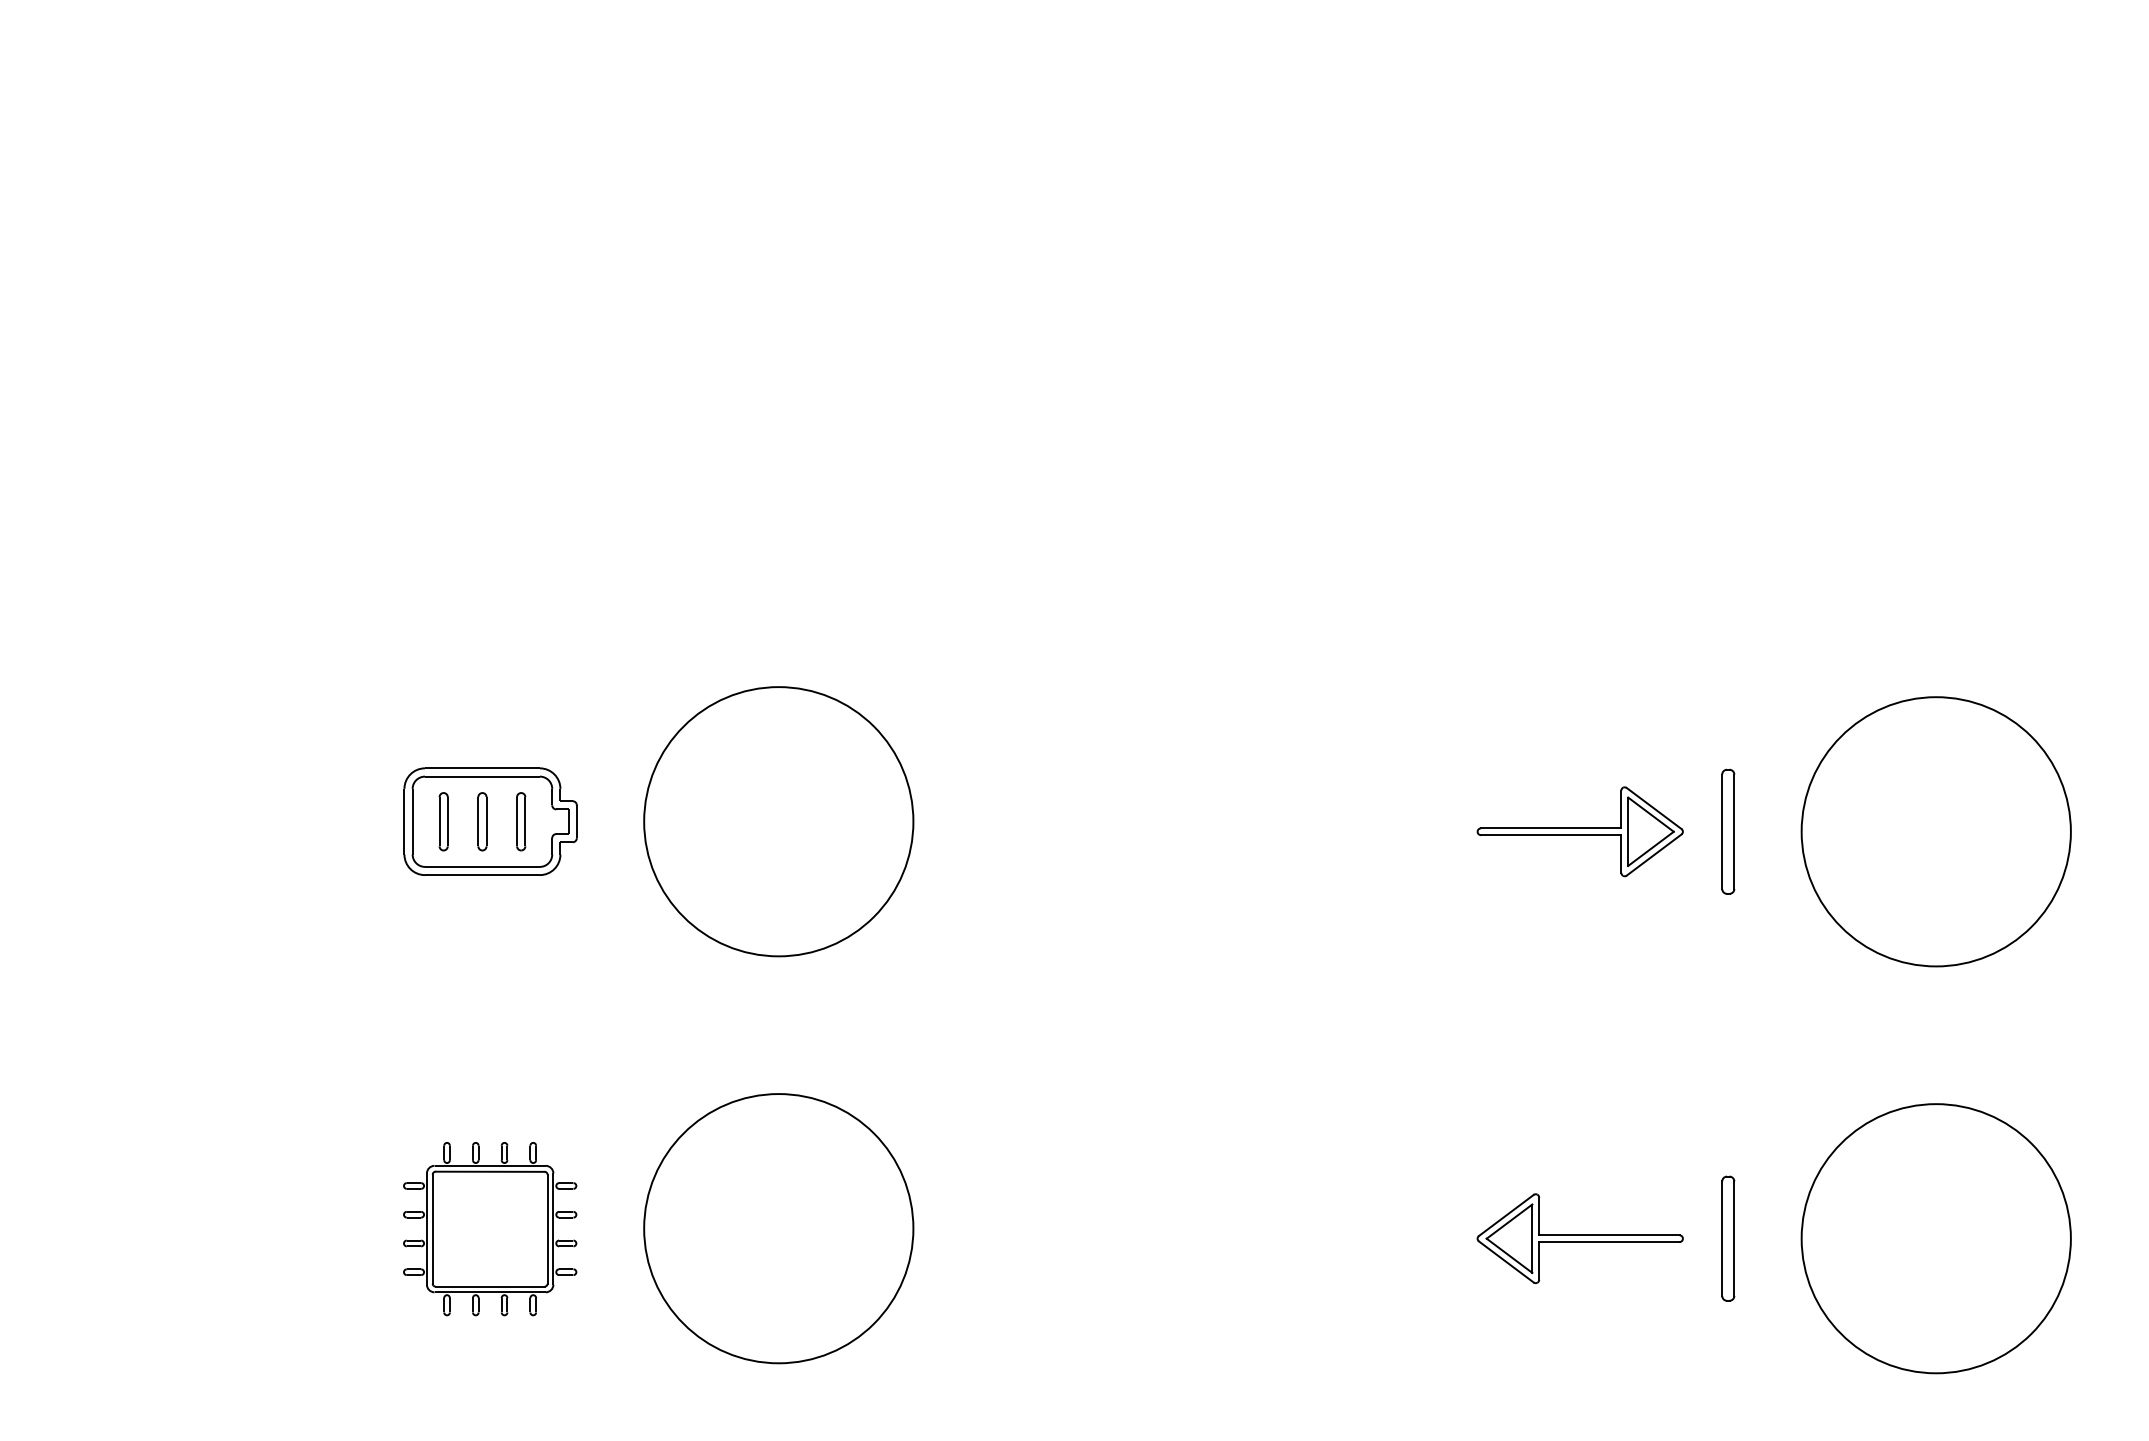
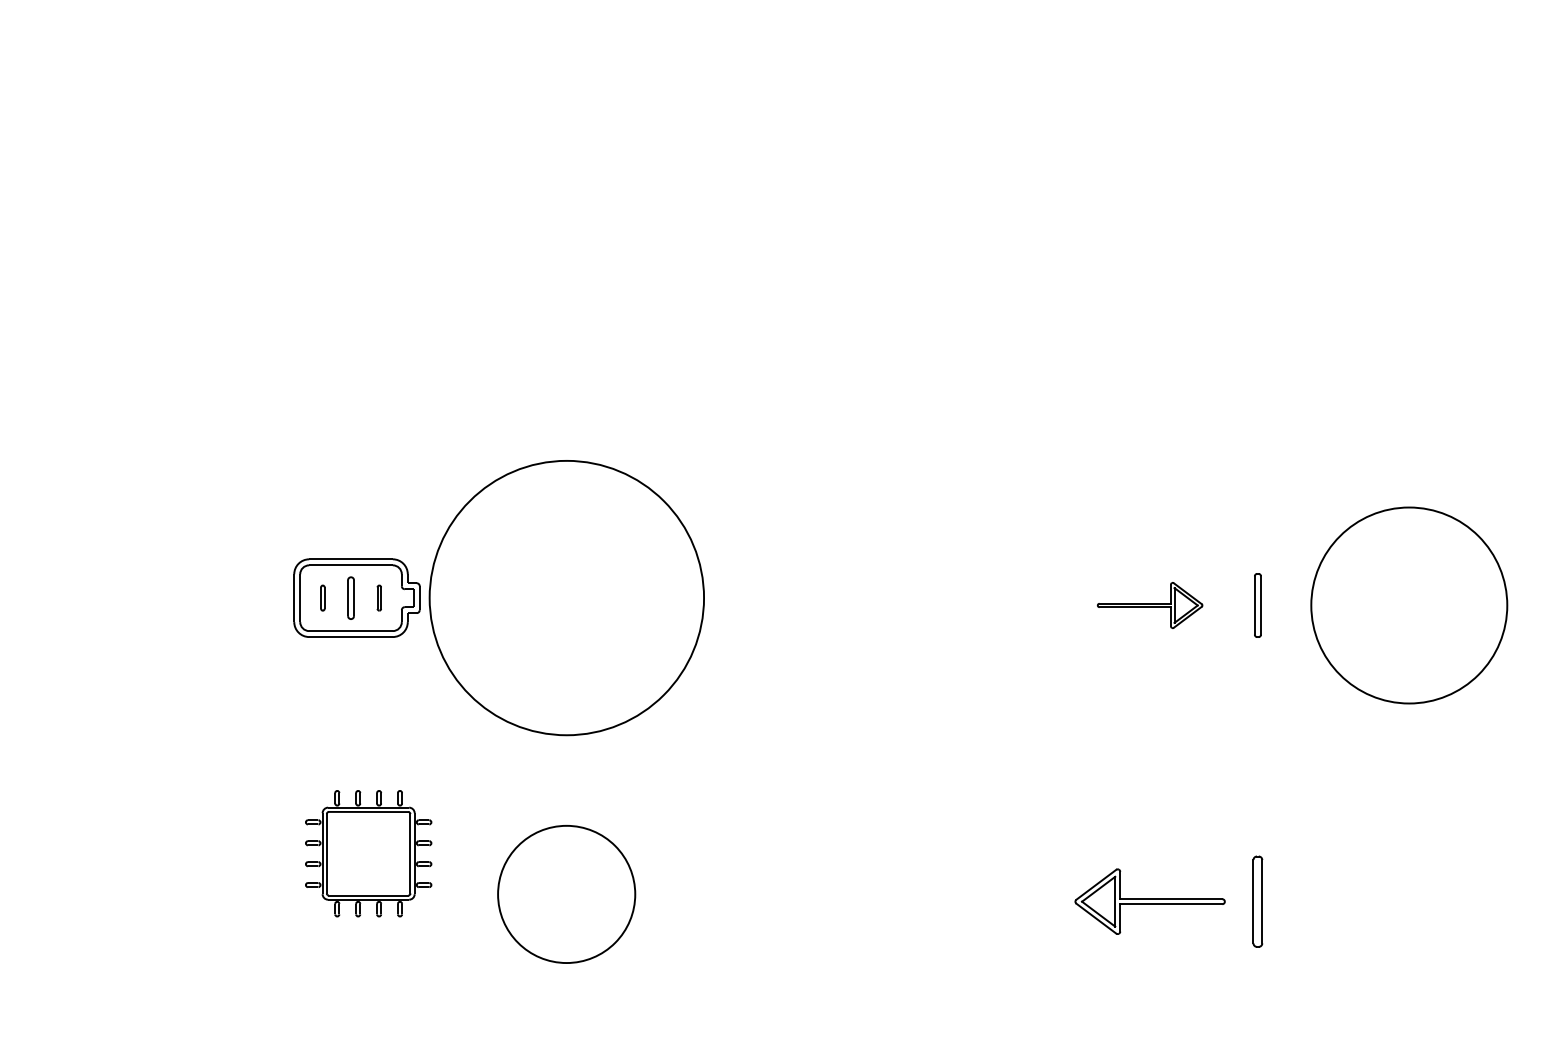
part: (443, 820) -> (322, 597), size x0.6
part: (521, 820) -> (379, 597), size x0.6
part: (778, 822) -> (566, 598), size x1.4
part: (1579, 831) -> (1149, 605), size x0.7
part: (1727, 831) -> (1257, 605), size x0.7
part: (489, 1228) -> (368, 853), moved
part: (778, 1228) -> (566, 894), size x0.7
part: (1936, 1238) -> (1409, 901), removed

